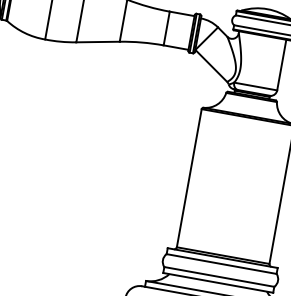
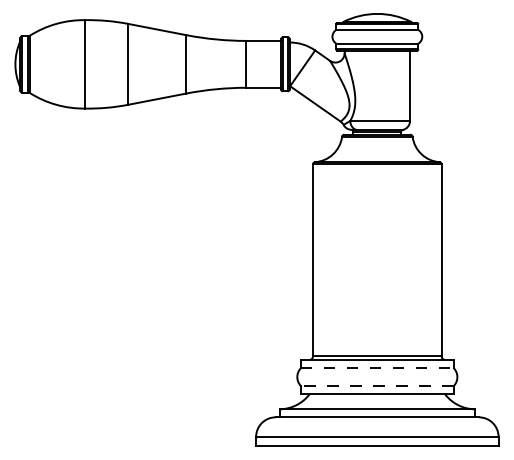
line: (221, 264) -> (377, 368), solid -> dashed
line: (218, 277) -> (376, 386), solid -> dashed

